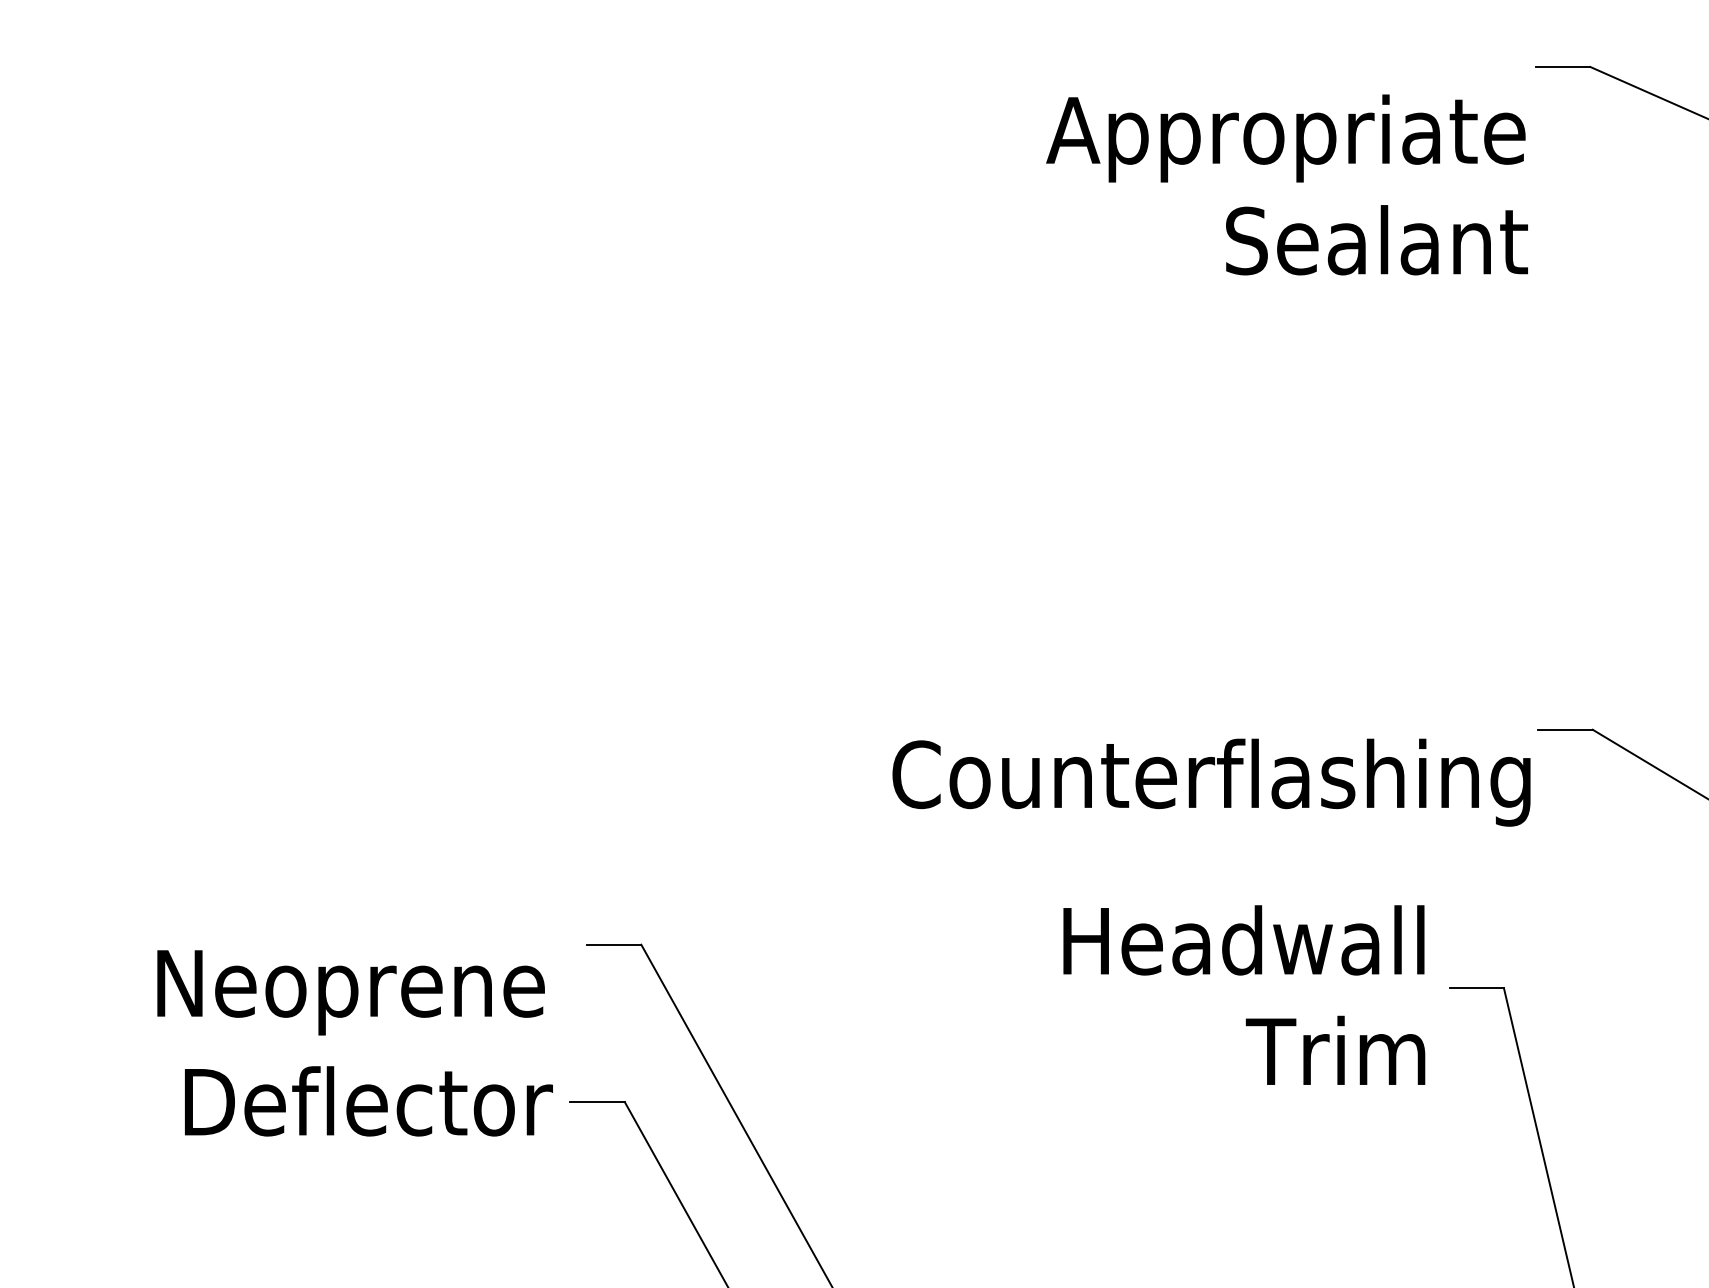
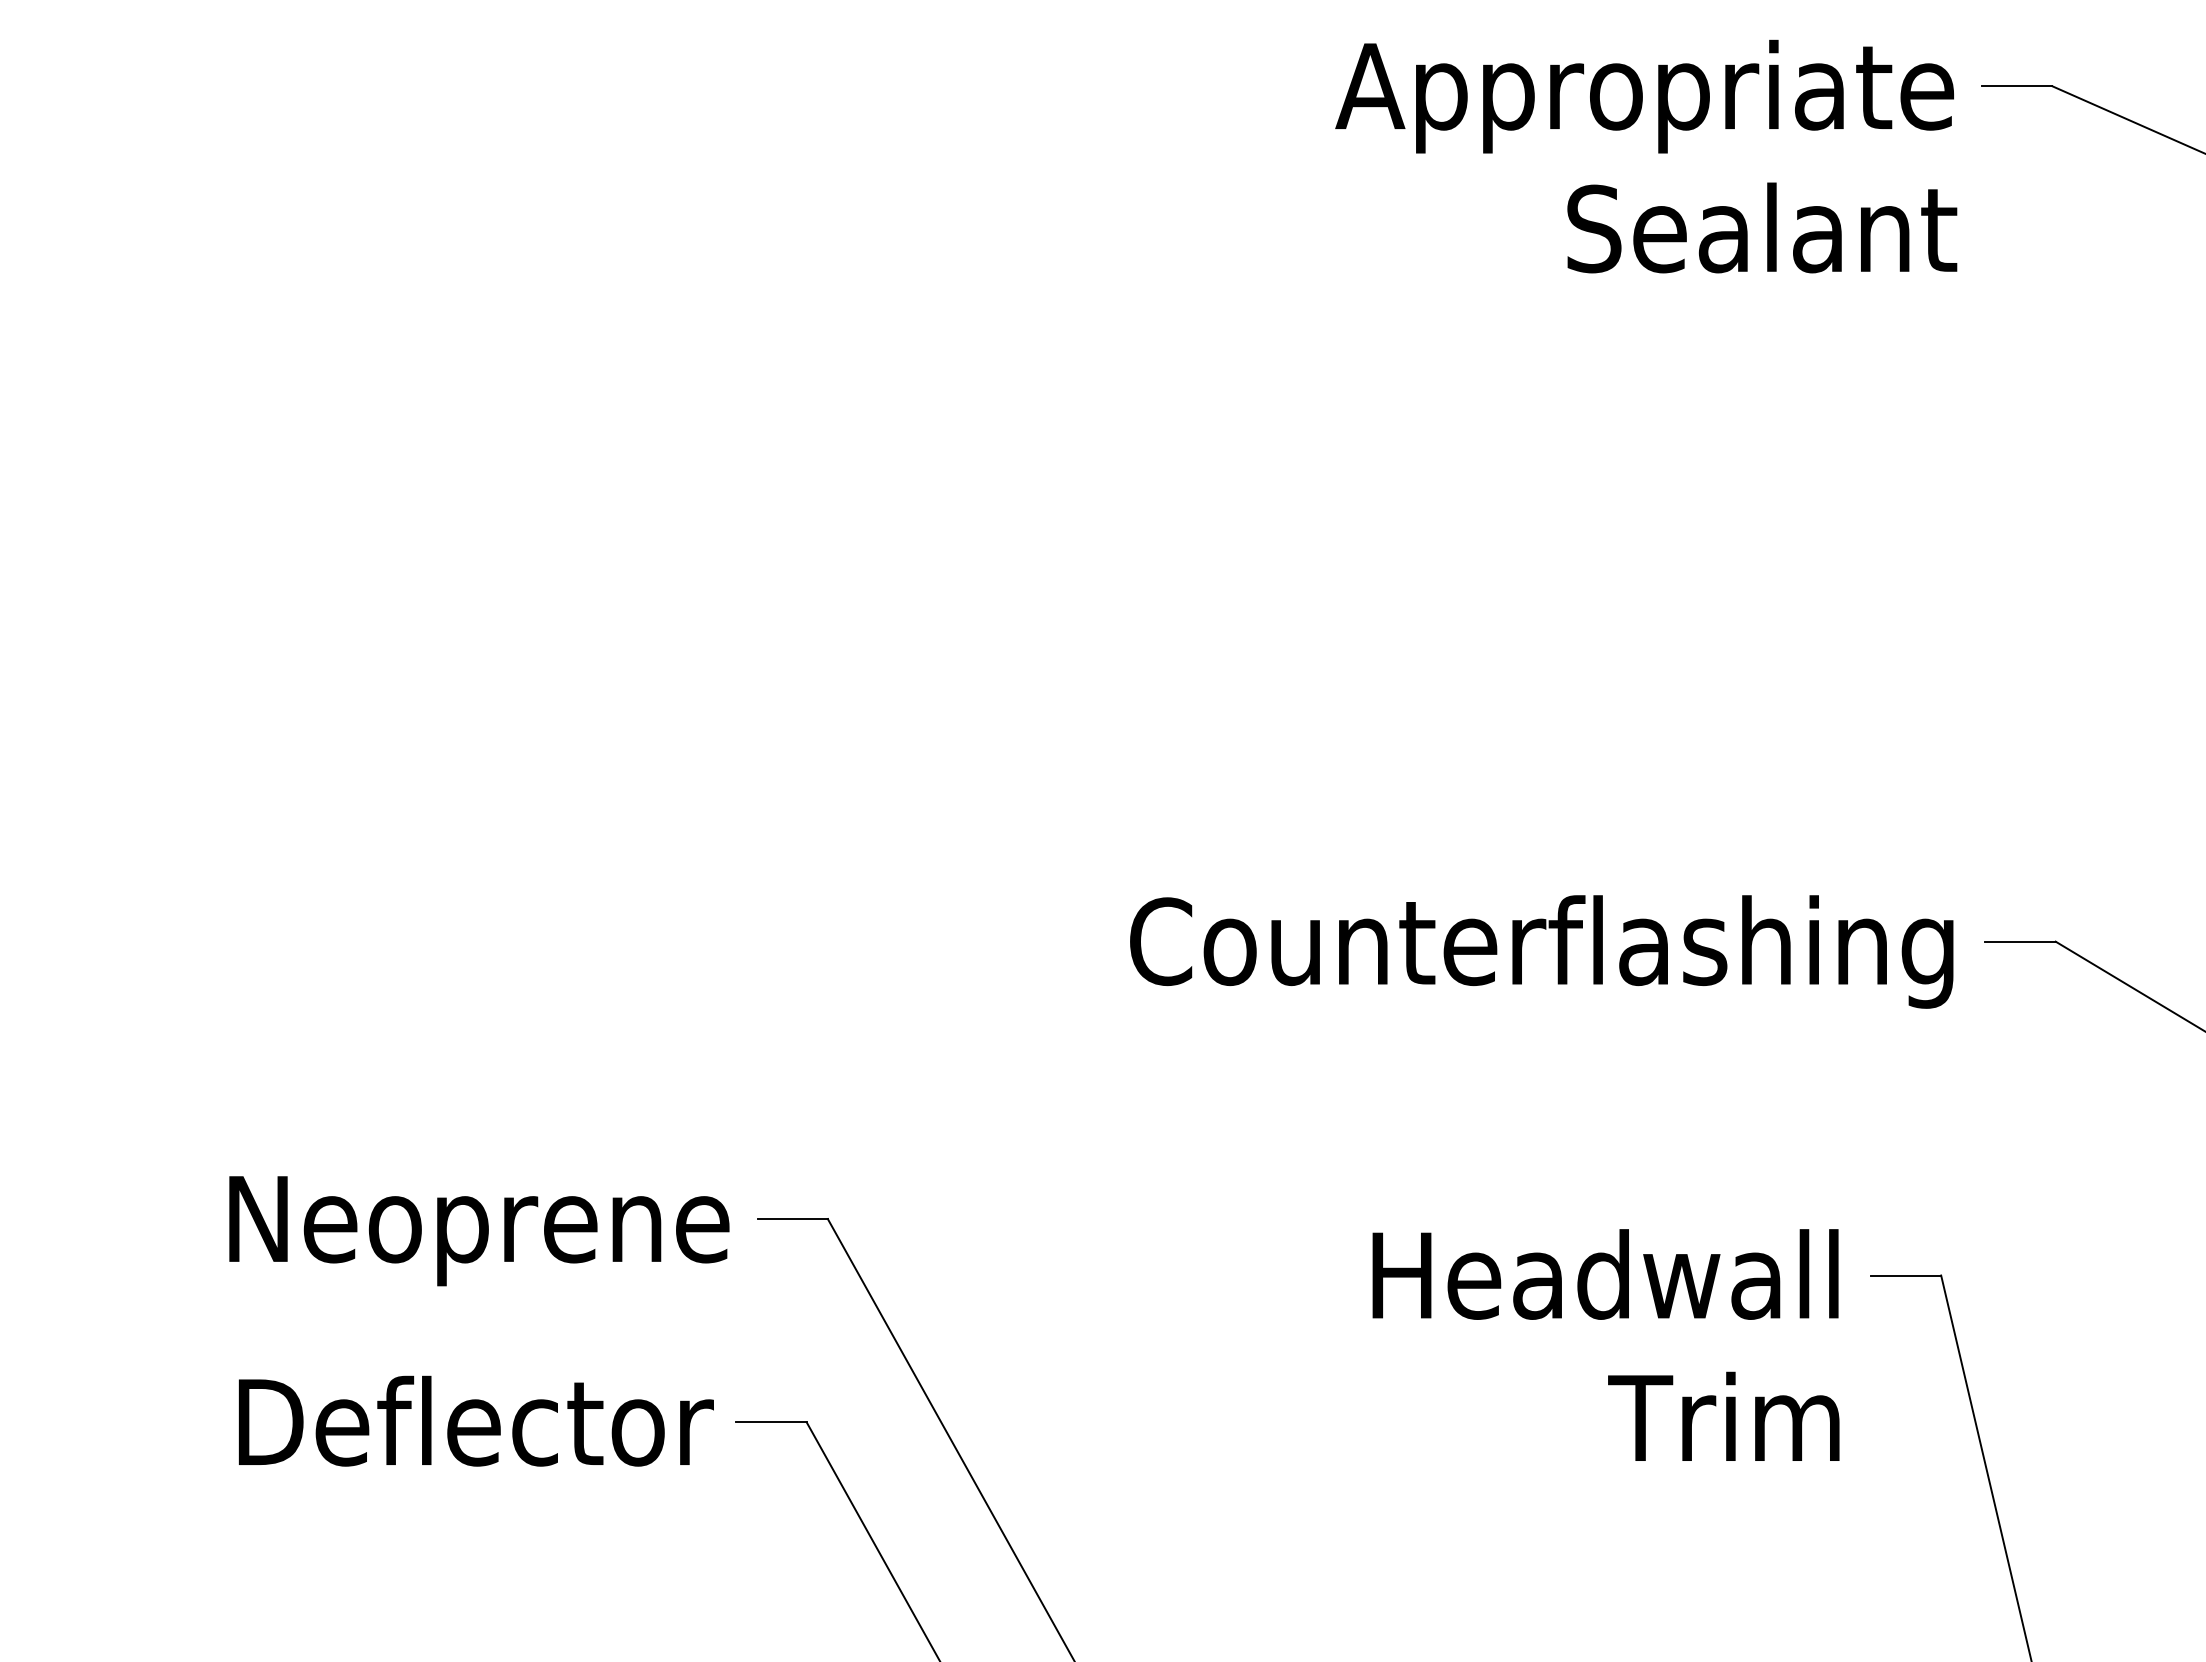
text: (1287, 184) -> (1646, 156), moved
text: (1211, 782) -> (1541, 951), moved
text: (351, 993) -> (479, 1231), moved
text: (1243, 994) -> (1605, 1344), moved

